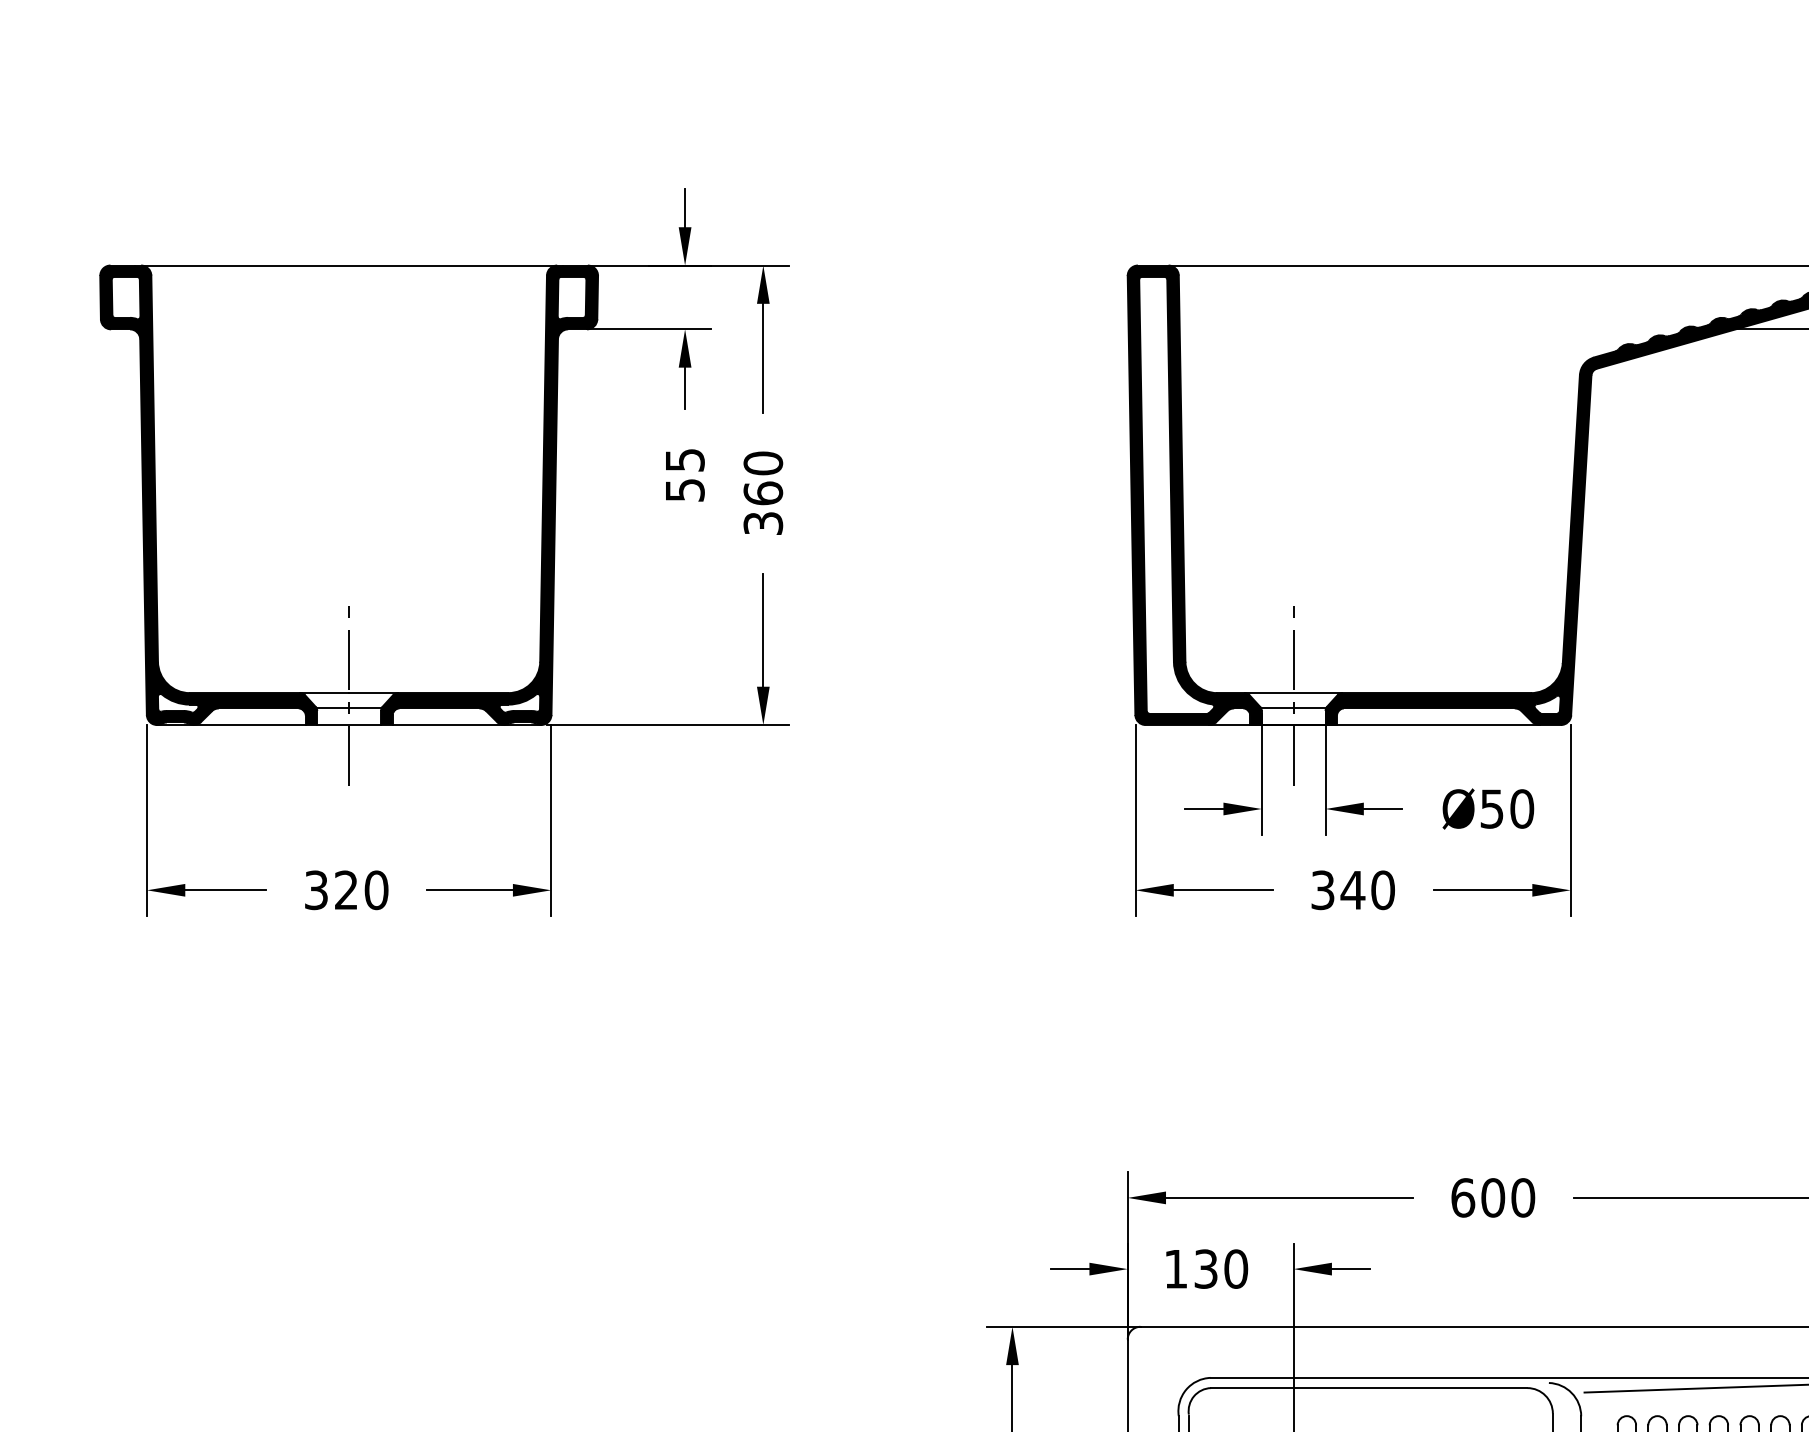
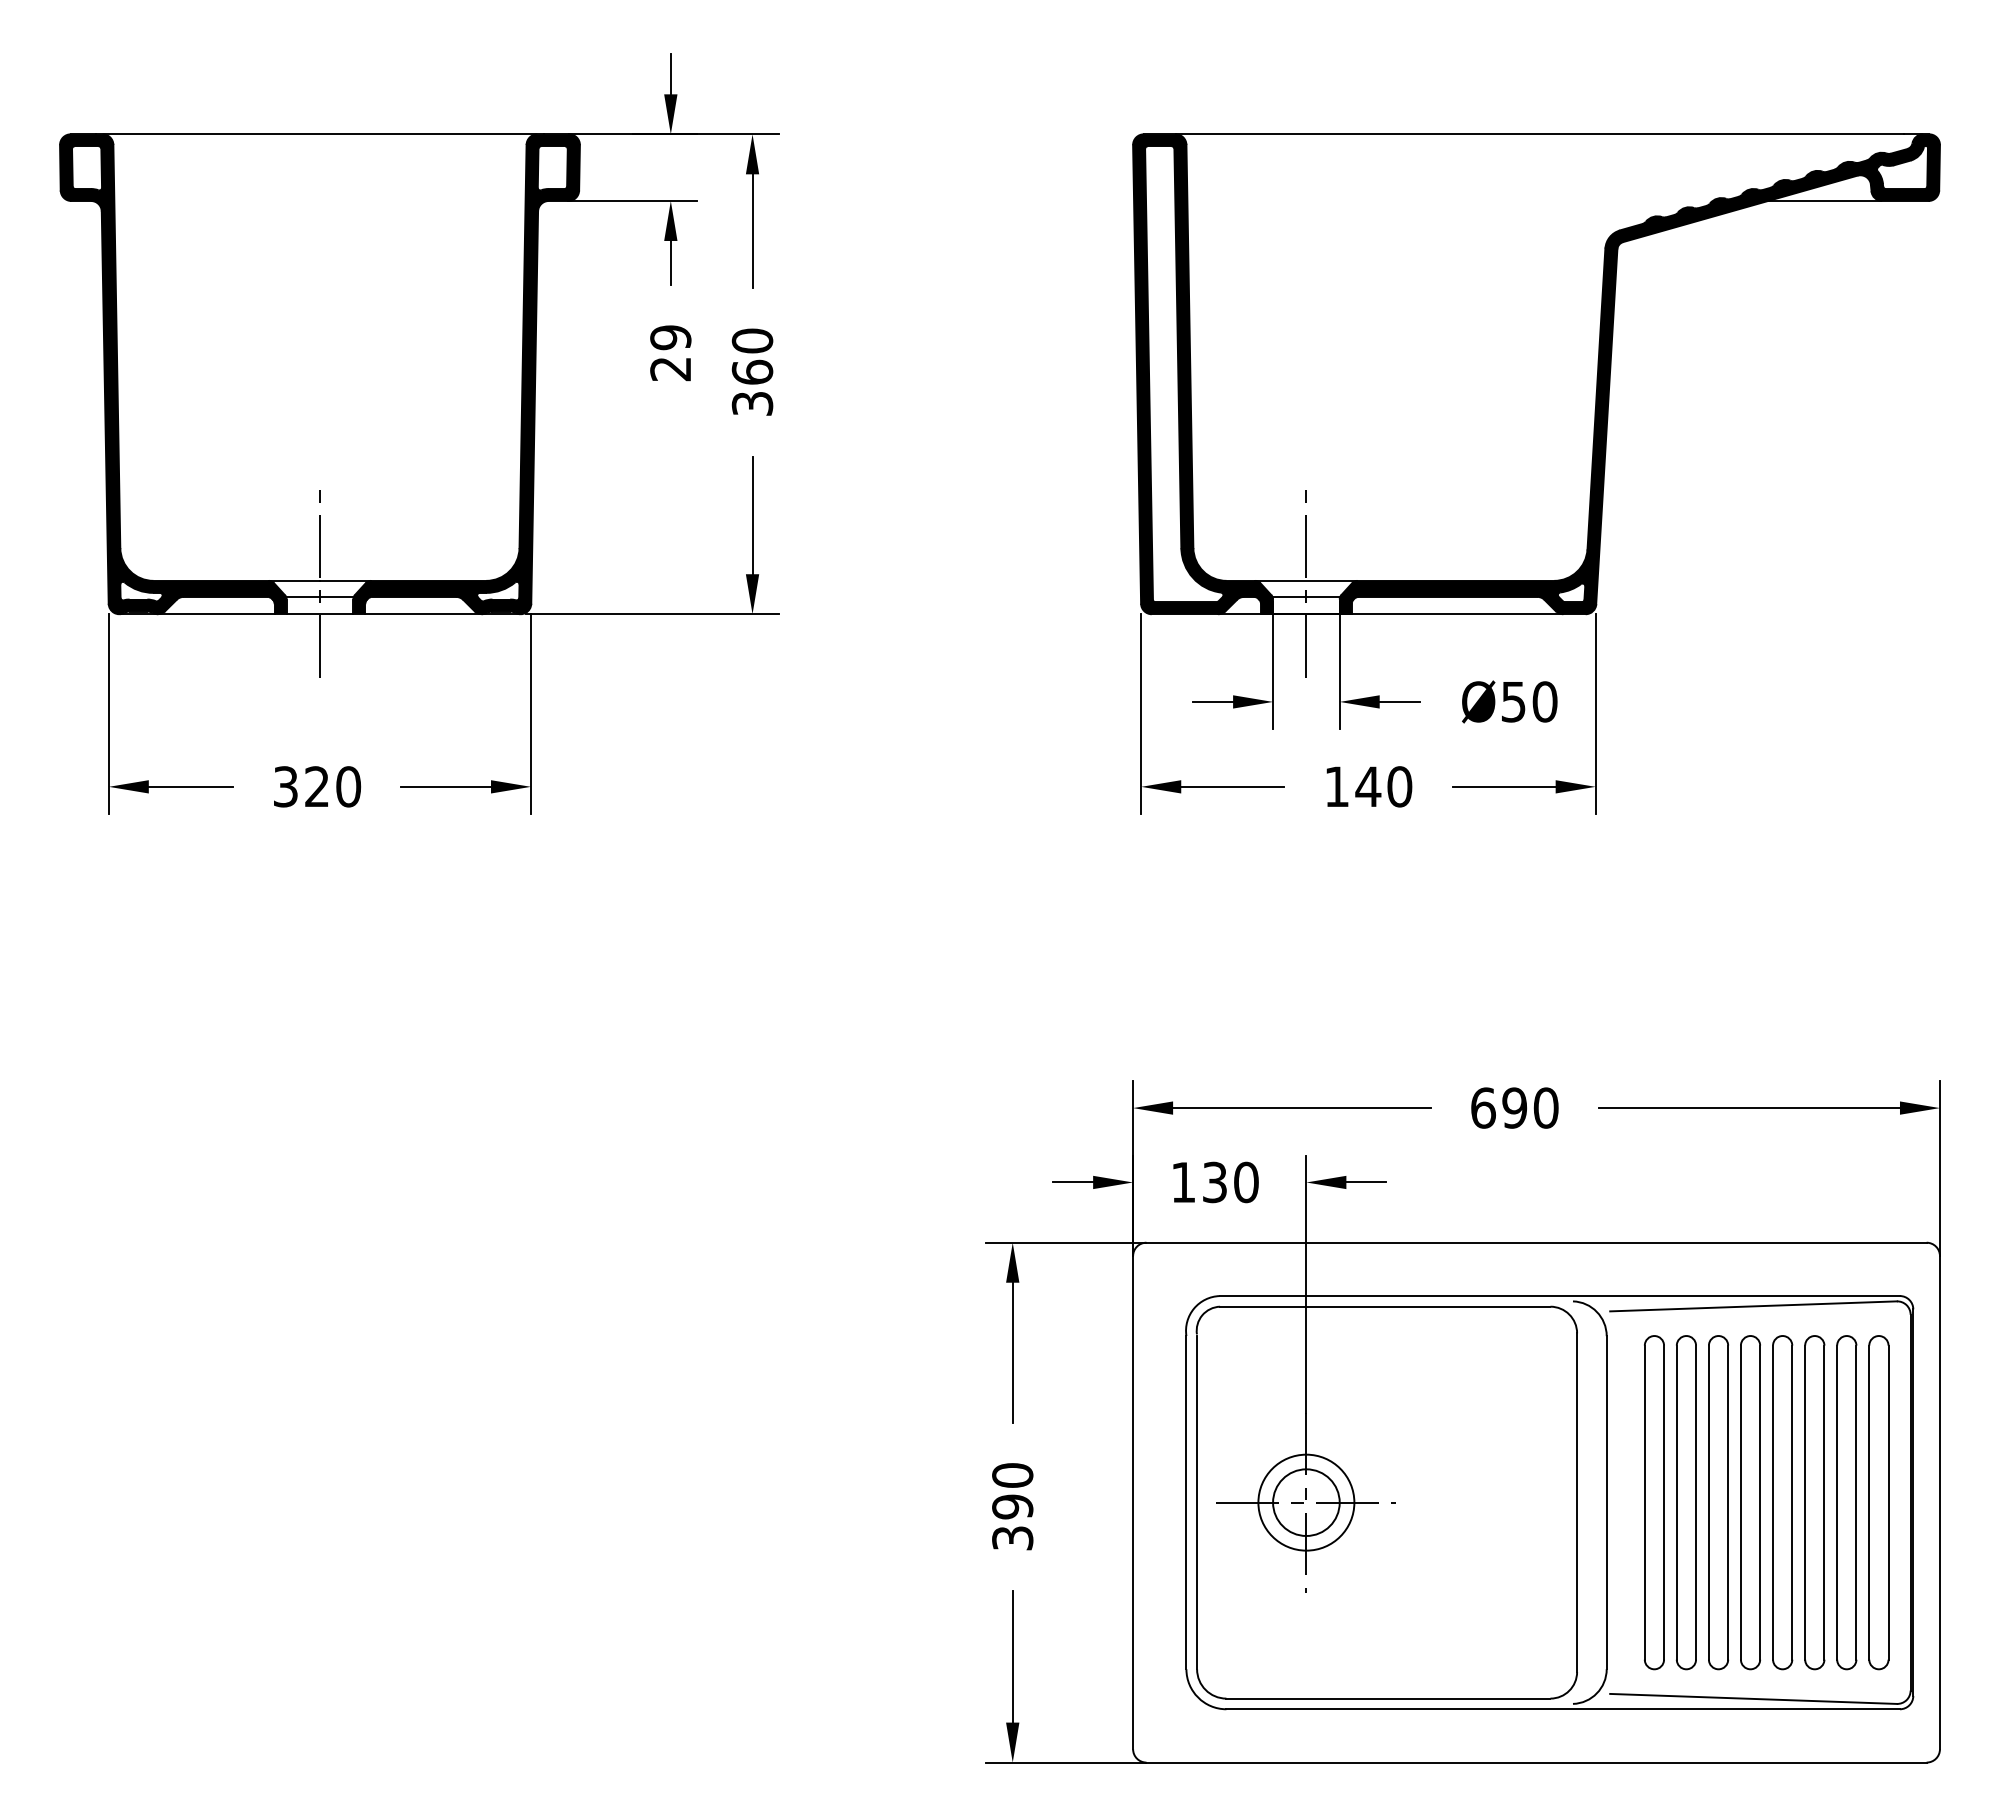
text: (684, 475) -> (670, 353), 55 -> 29
text: (1322, 889) -> (1336, 786), 340 -> 140
text: (1492, 1197) -> (1514, 1107), 600 -> 690

